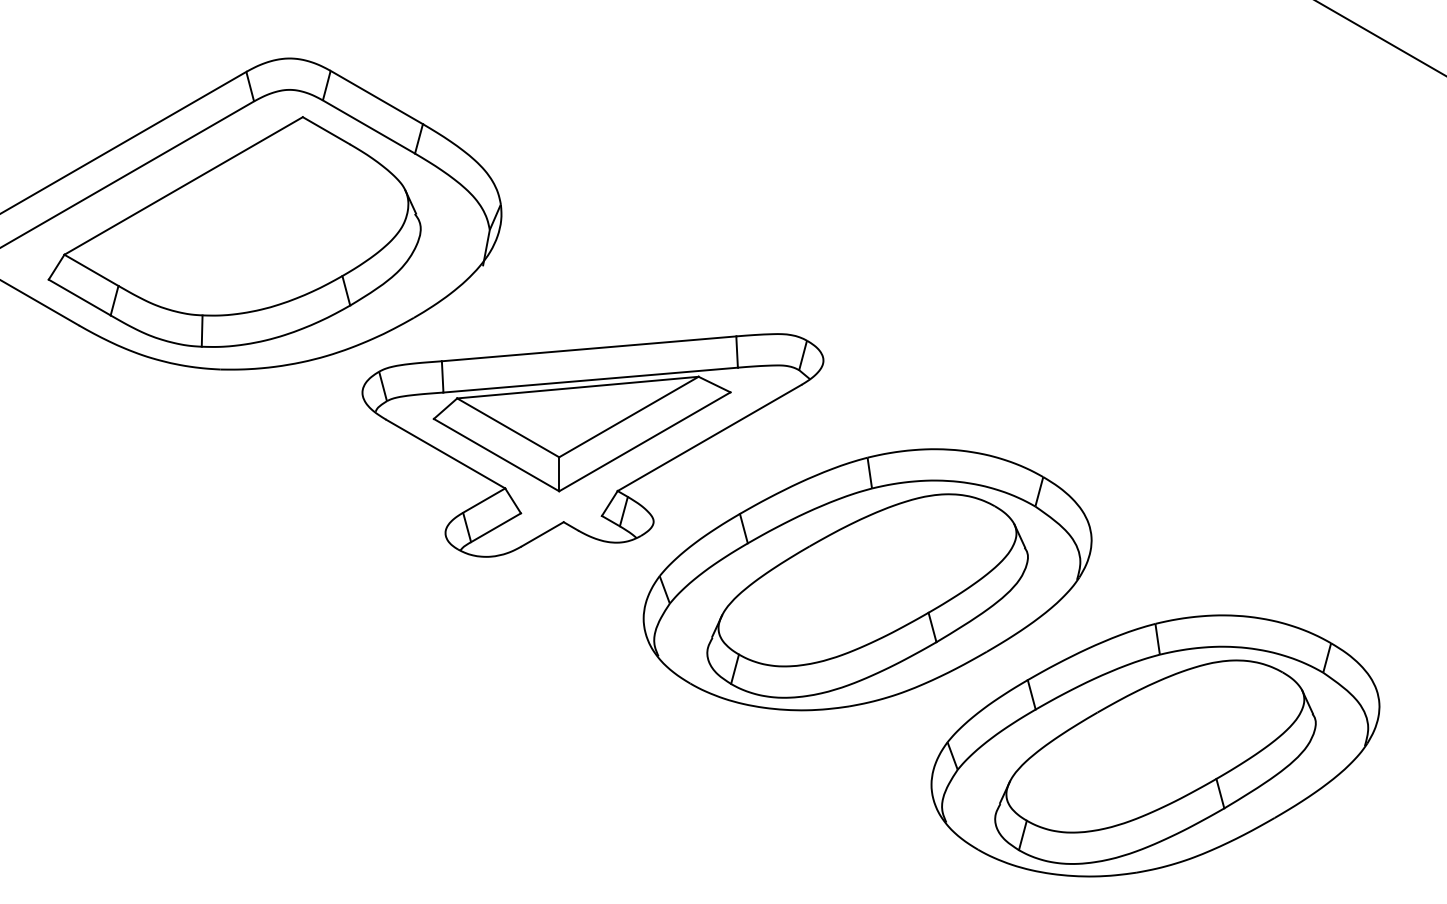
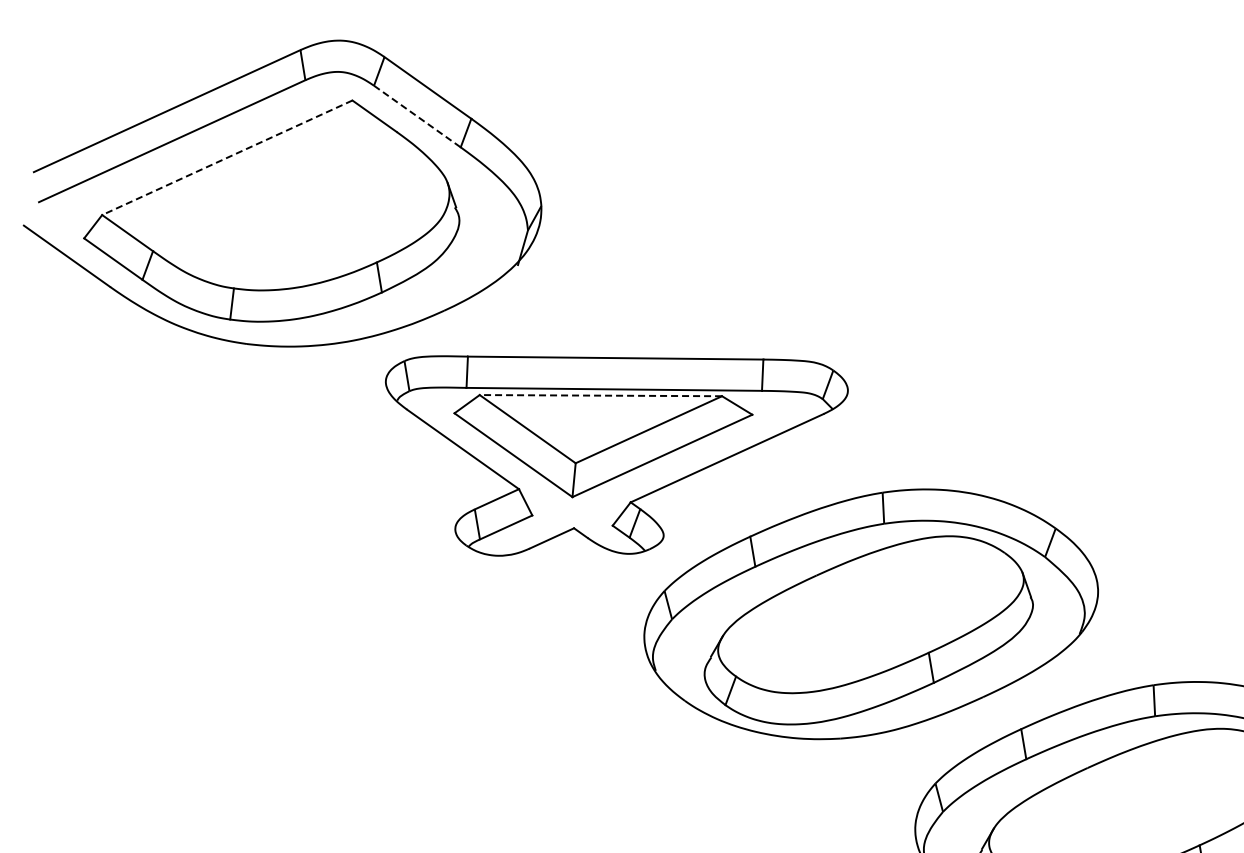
line: (369, 127) -> (417, 117), solid -> dashed
line: (183, 185) -> (227, 157), solid -> dashed
line: (577, 387) -> (600, 395), solid -> dashed

